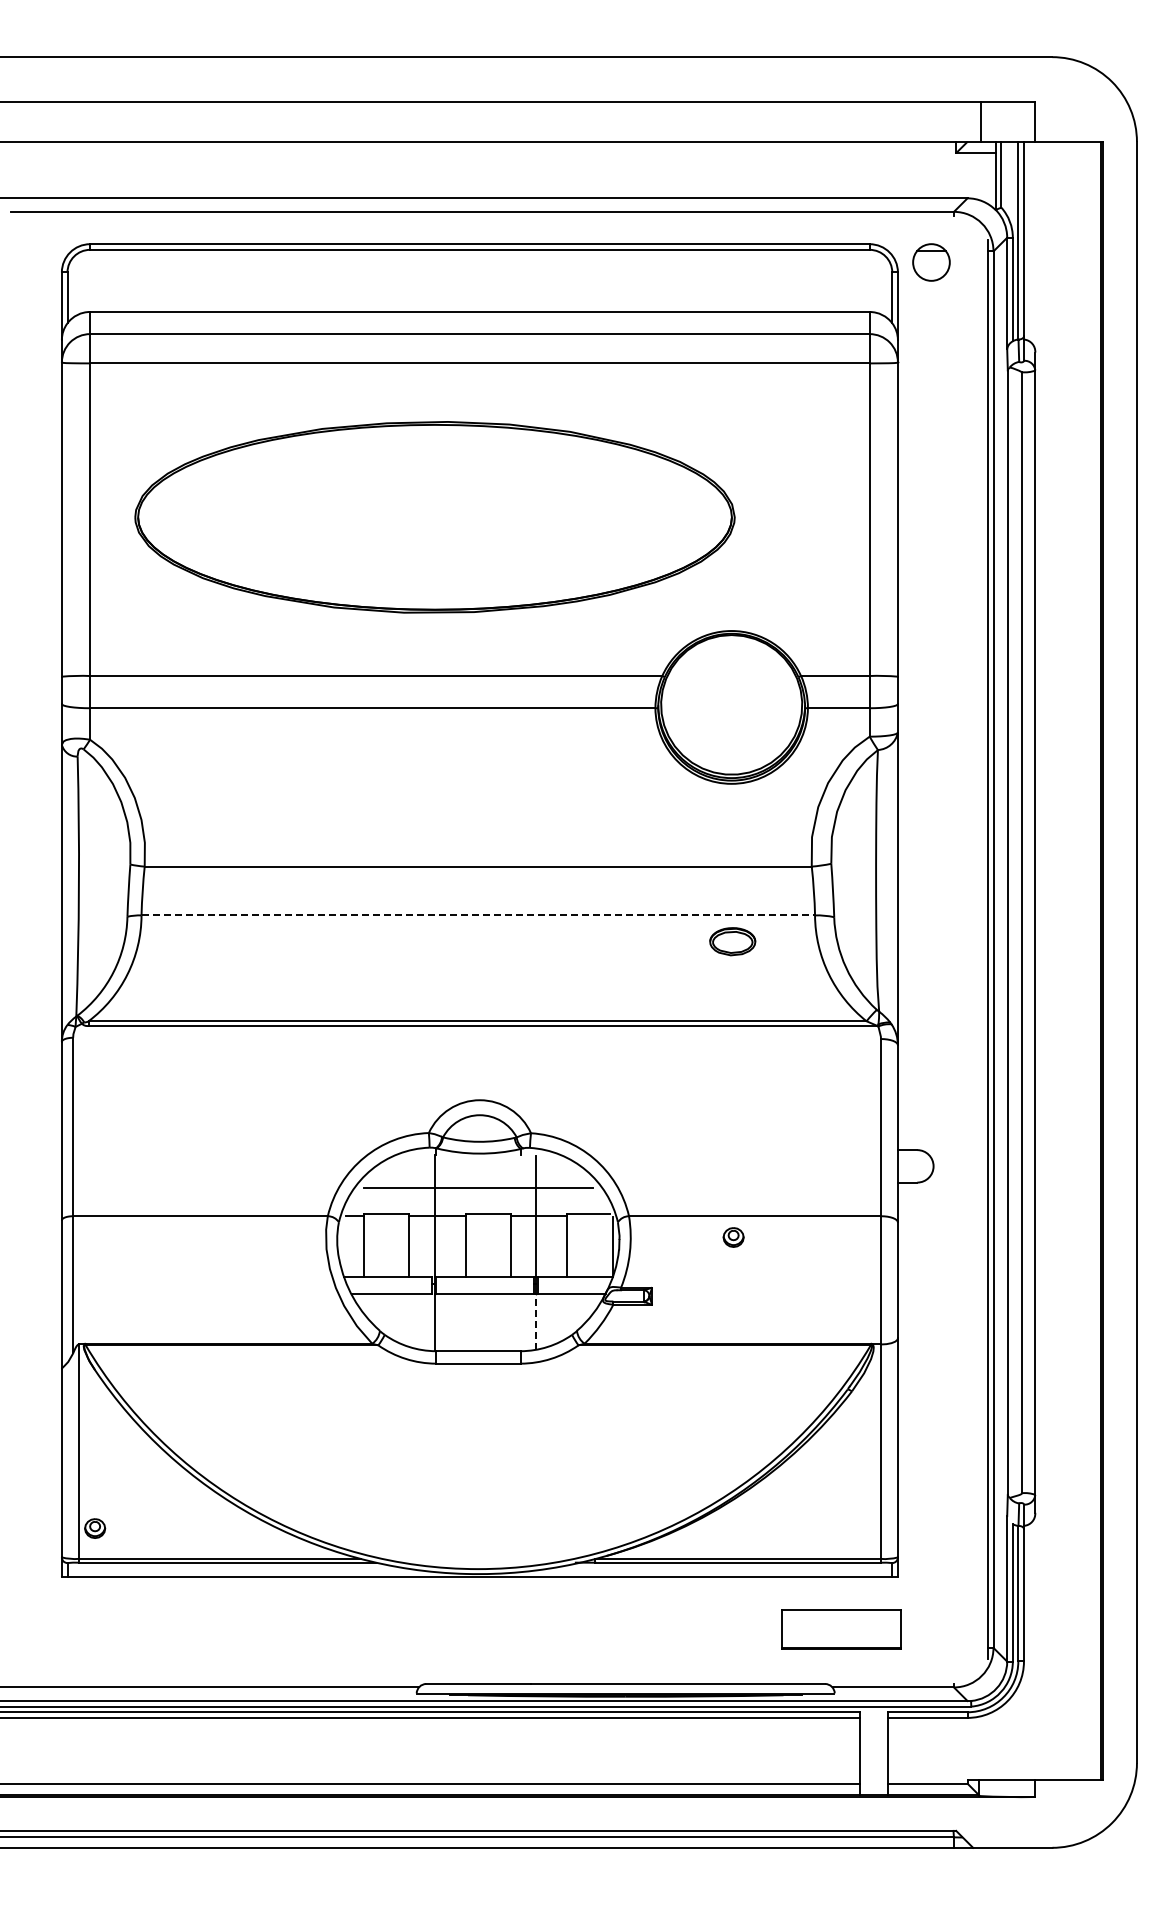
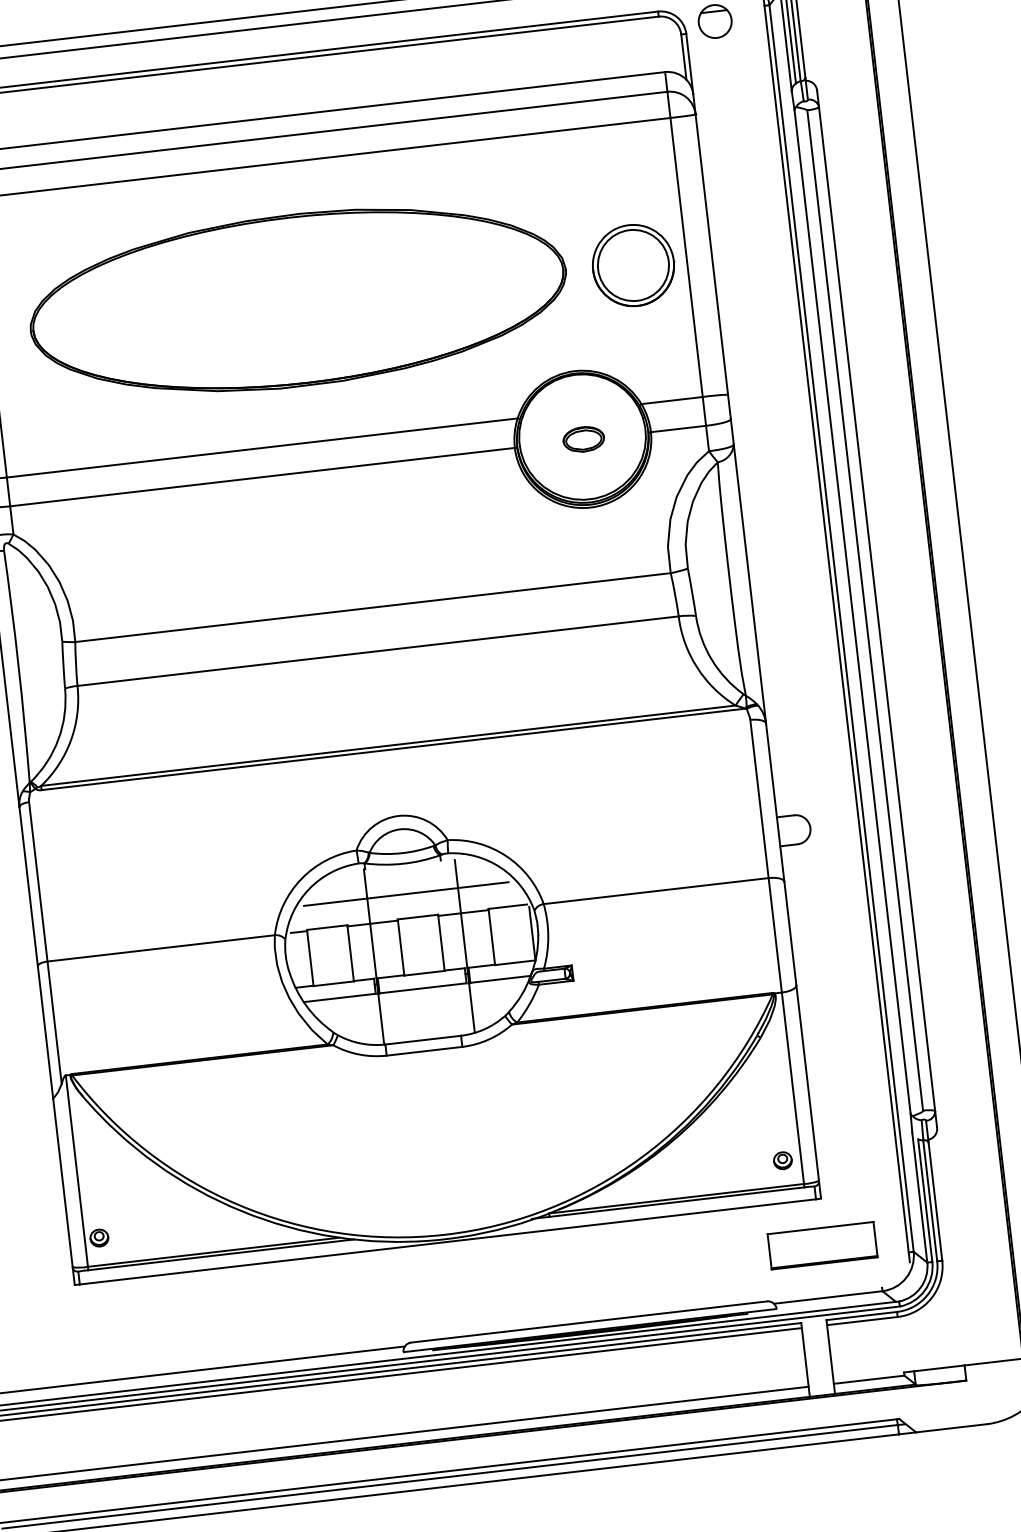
part: (809, 521) -> (633, 265), added
line: (478, 915) -> (378, 651), dashed -> solid
part: (732, 941) -> (583, 439), moved
part: (733, 1237) -> (782, 1160), moved
line: (536, 1321) -> (472, 1007), dashed -> solid
part: (841, 1629) -> (822, 1245), moved

